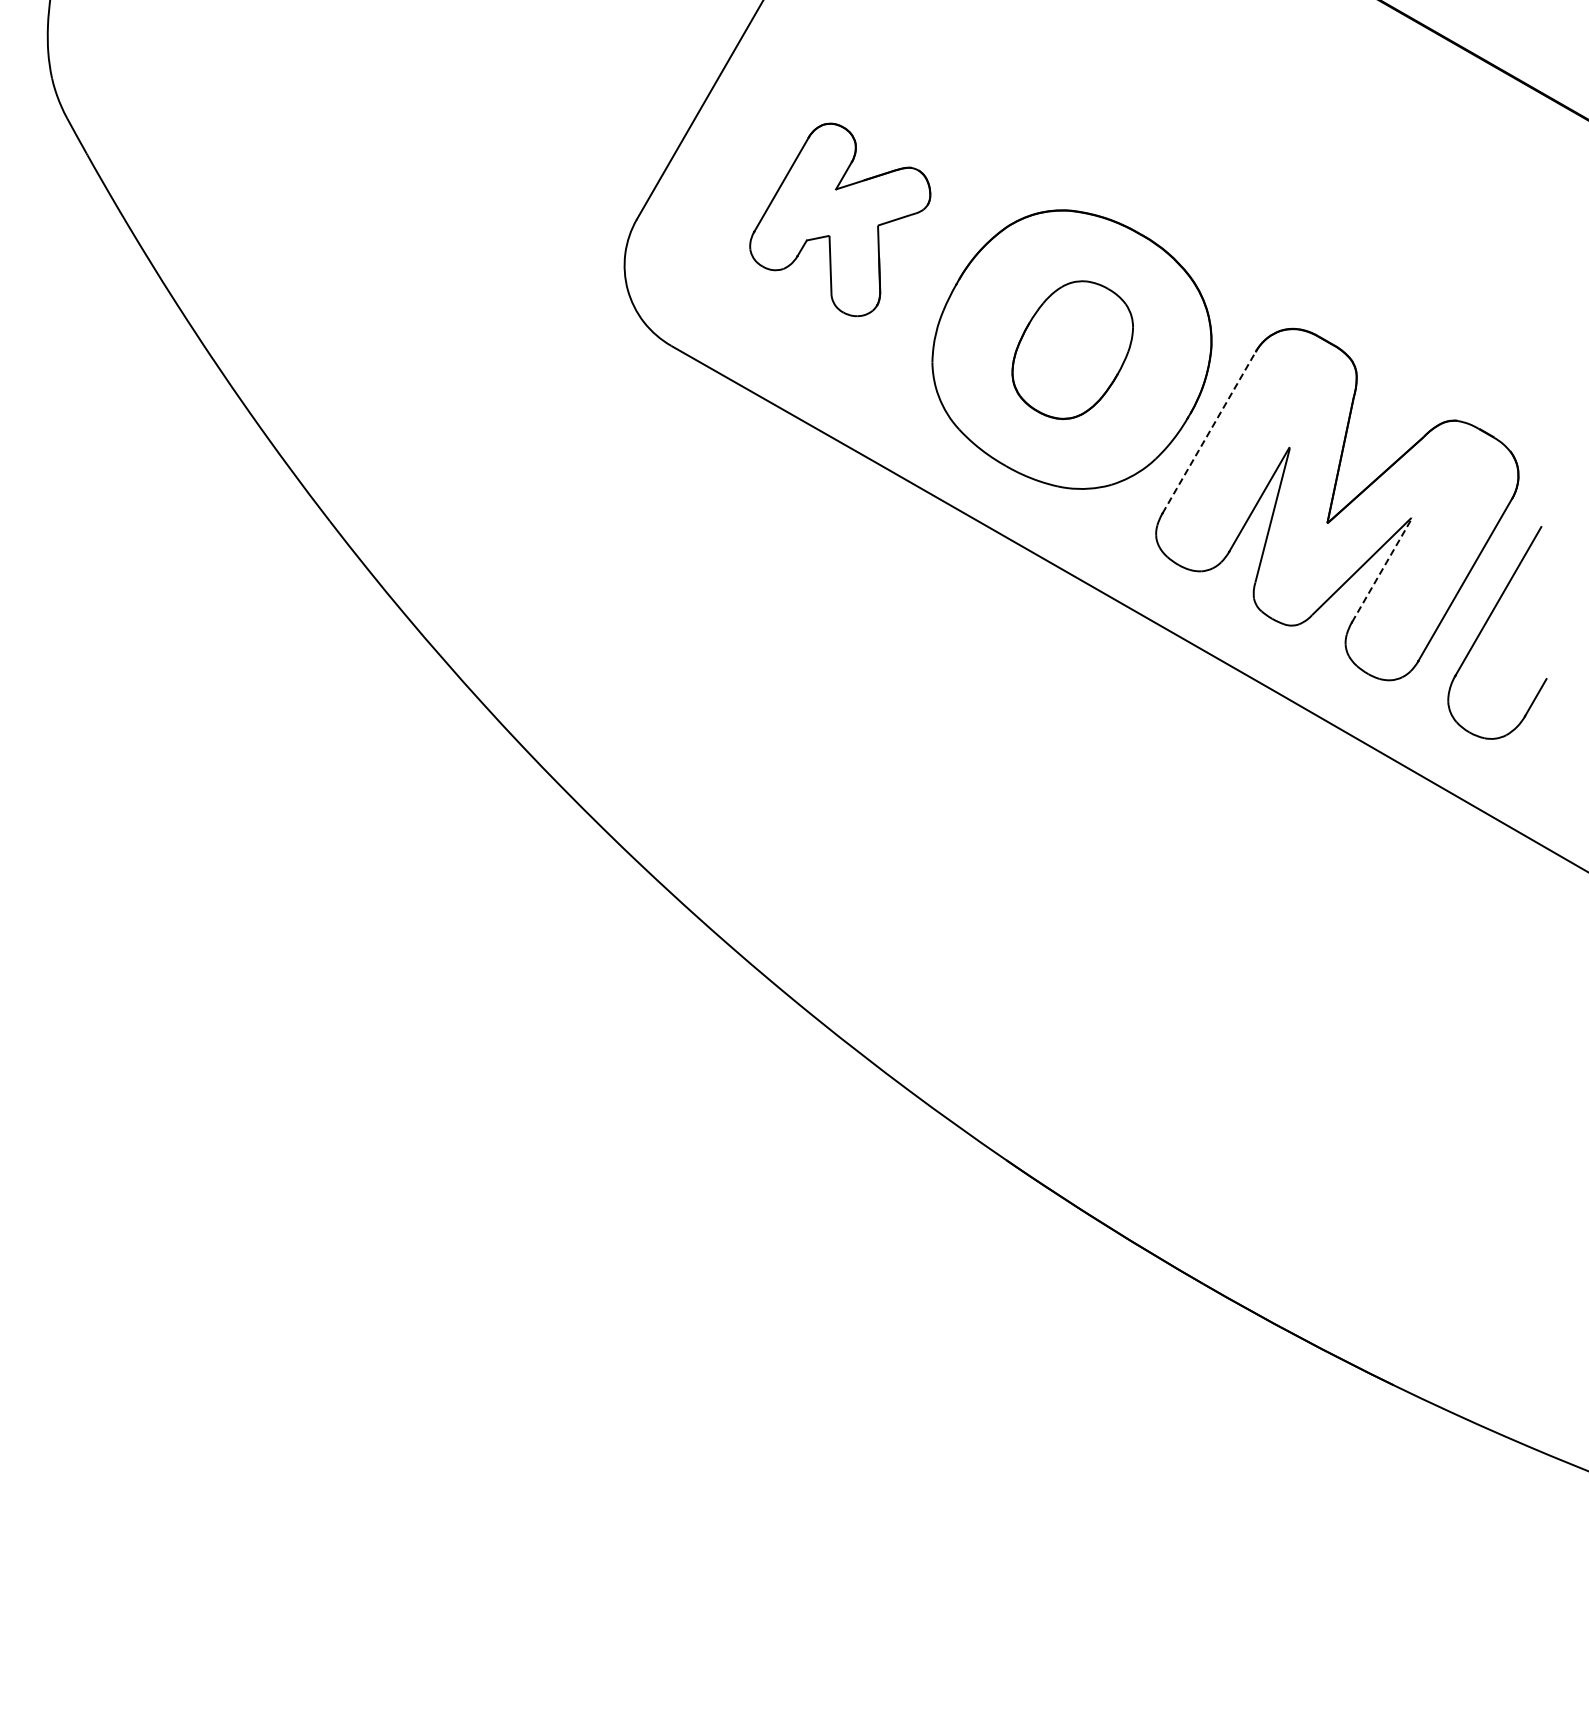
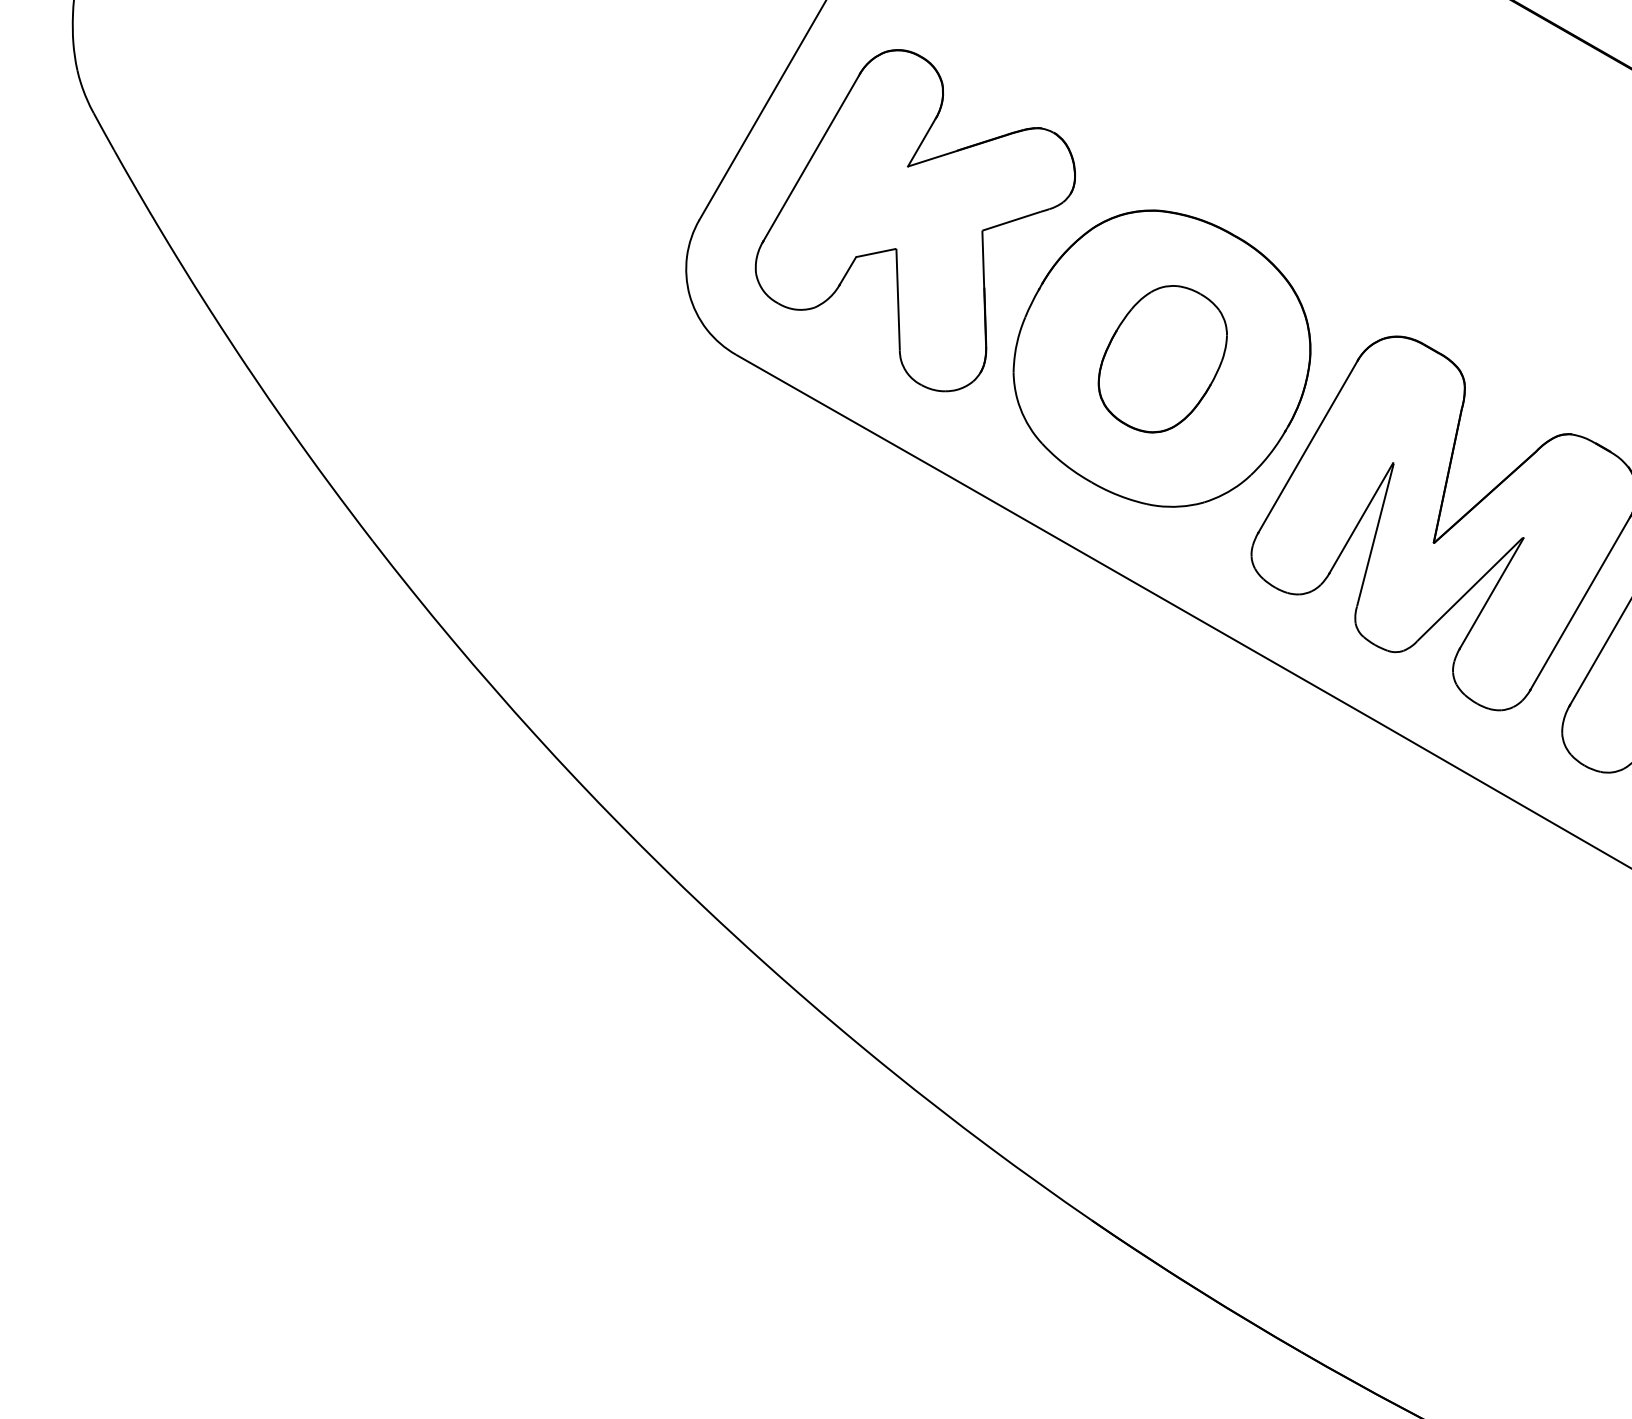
part: (840, 219) -> (915, 220), size x1.67
line: (1209, 432) -> (1308, 446), dashed -> solid
line: (1382, 570) -> (1492, 593), dashed -> solid

